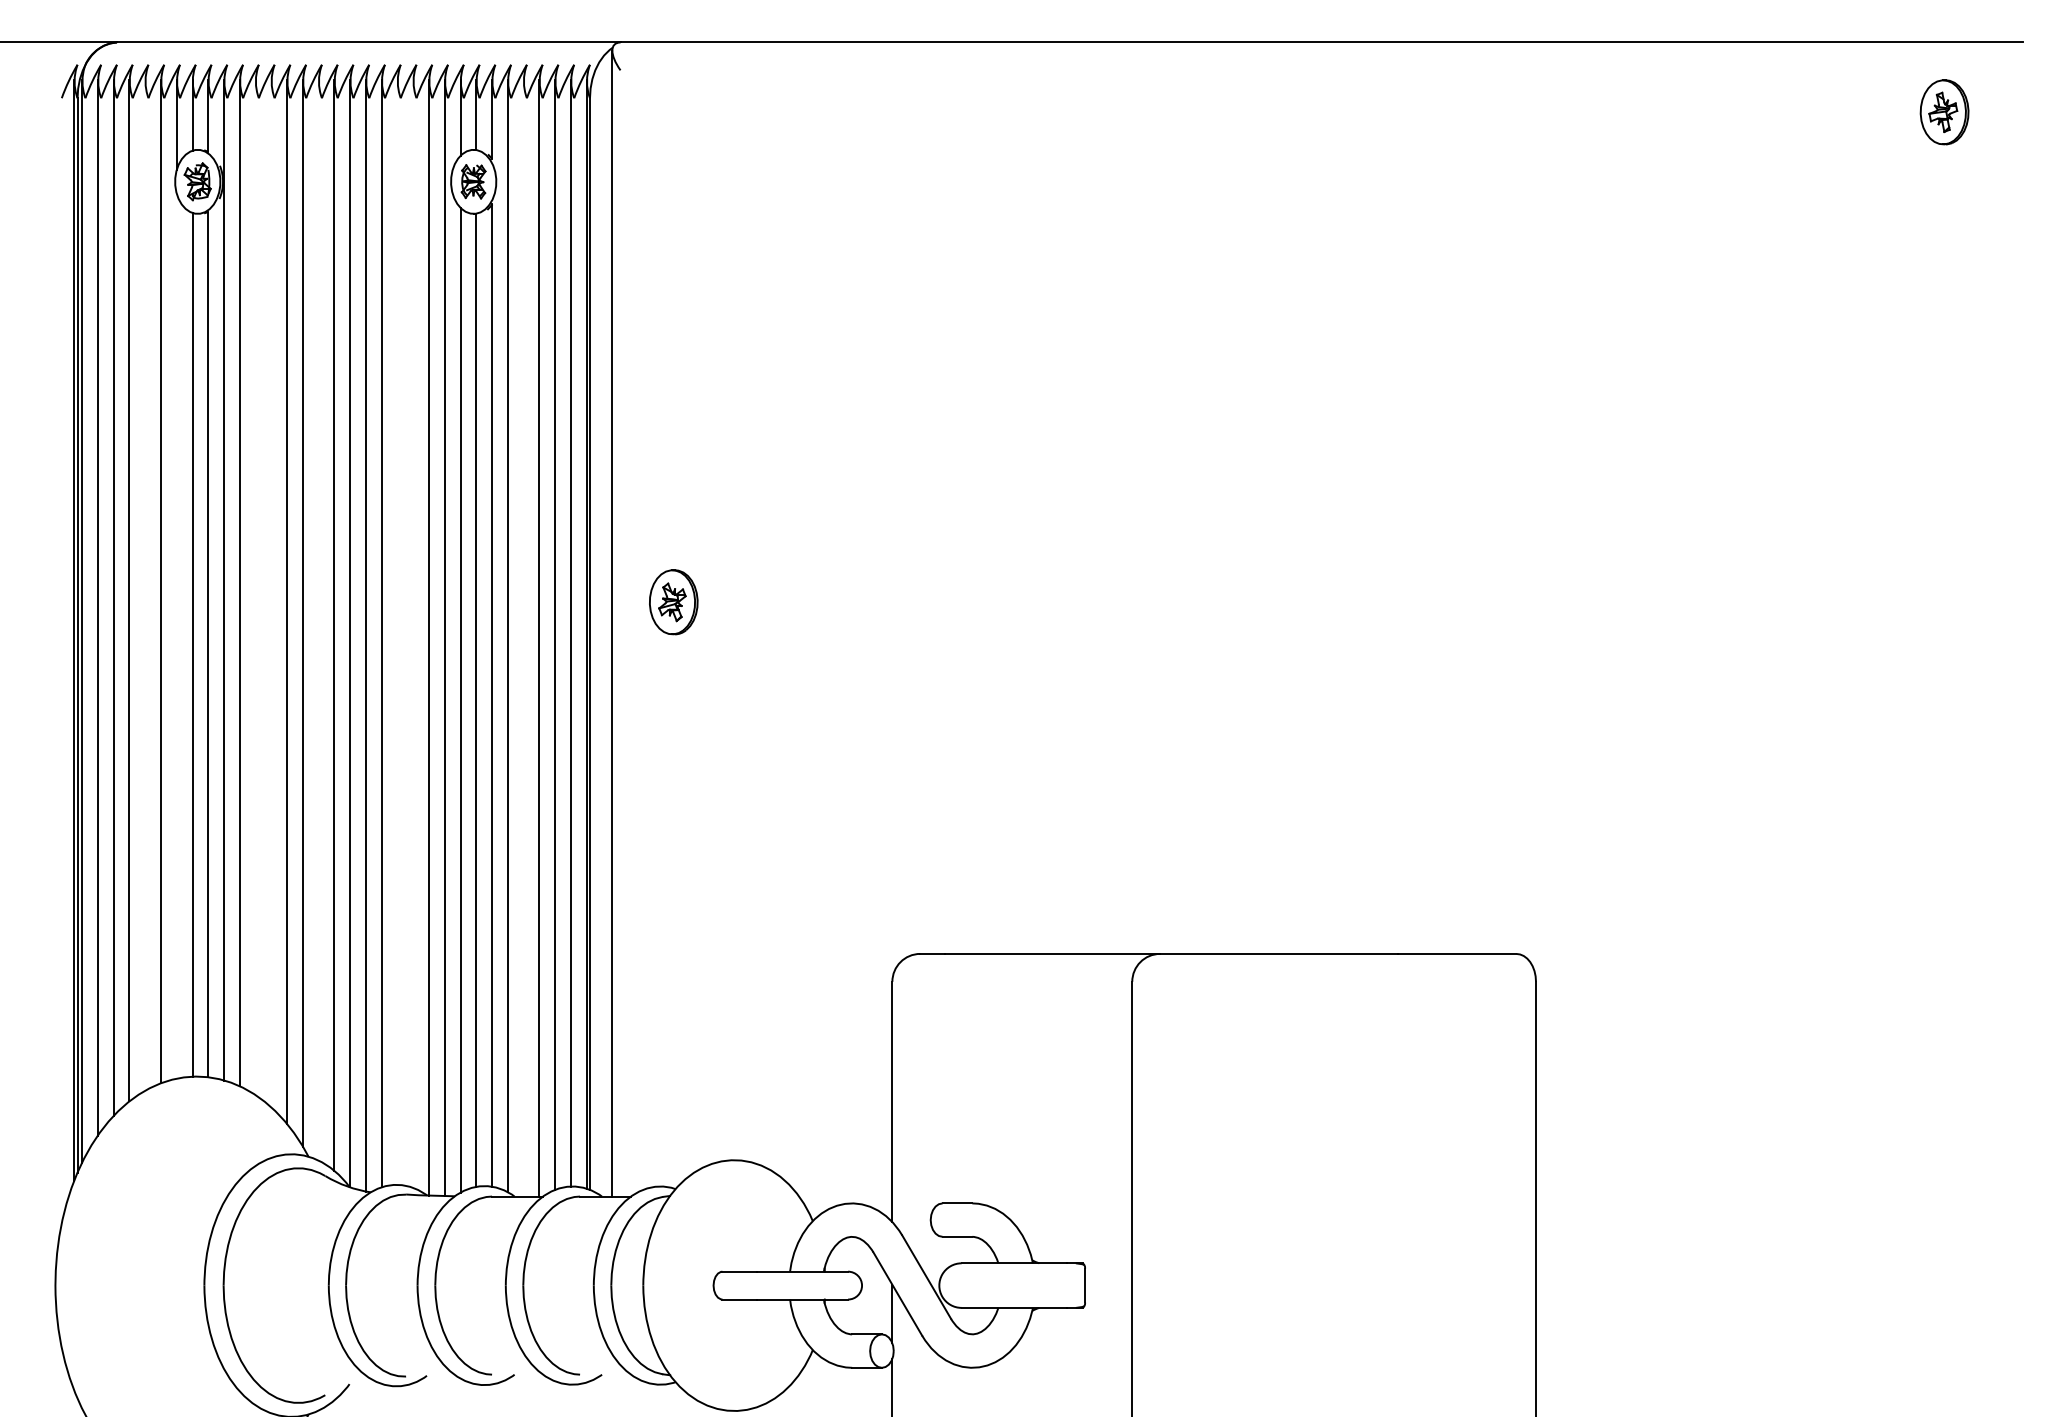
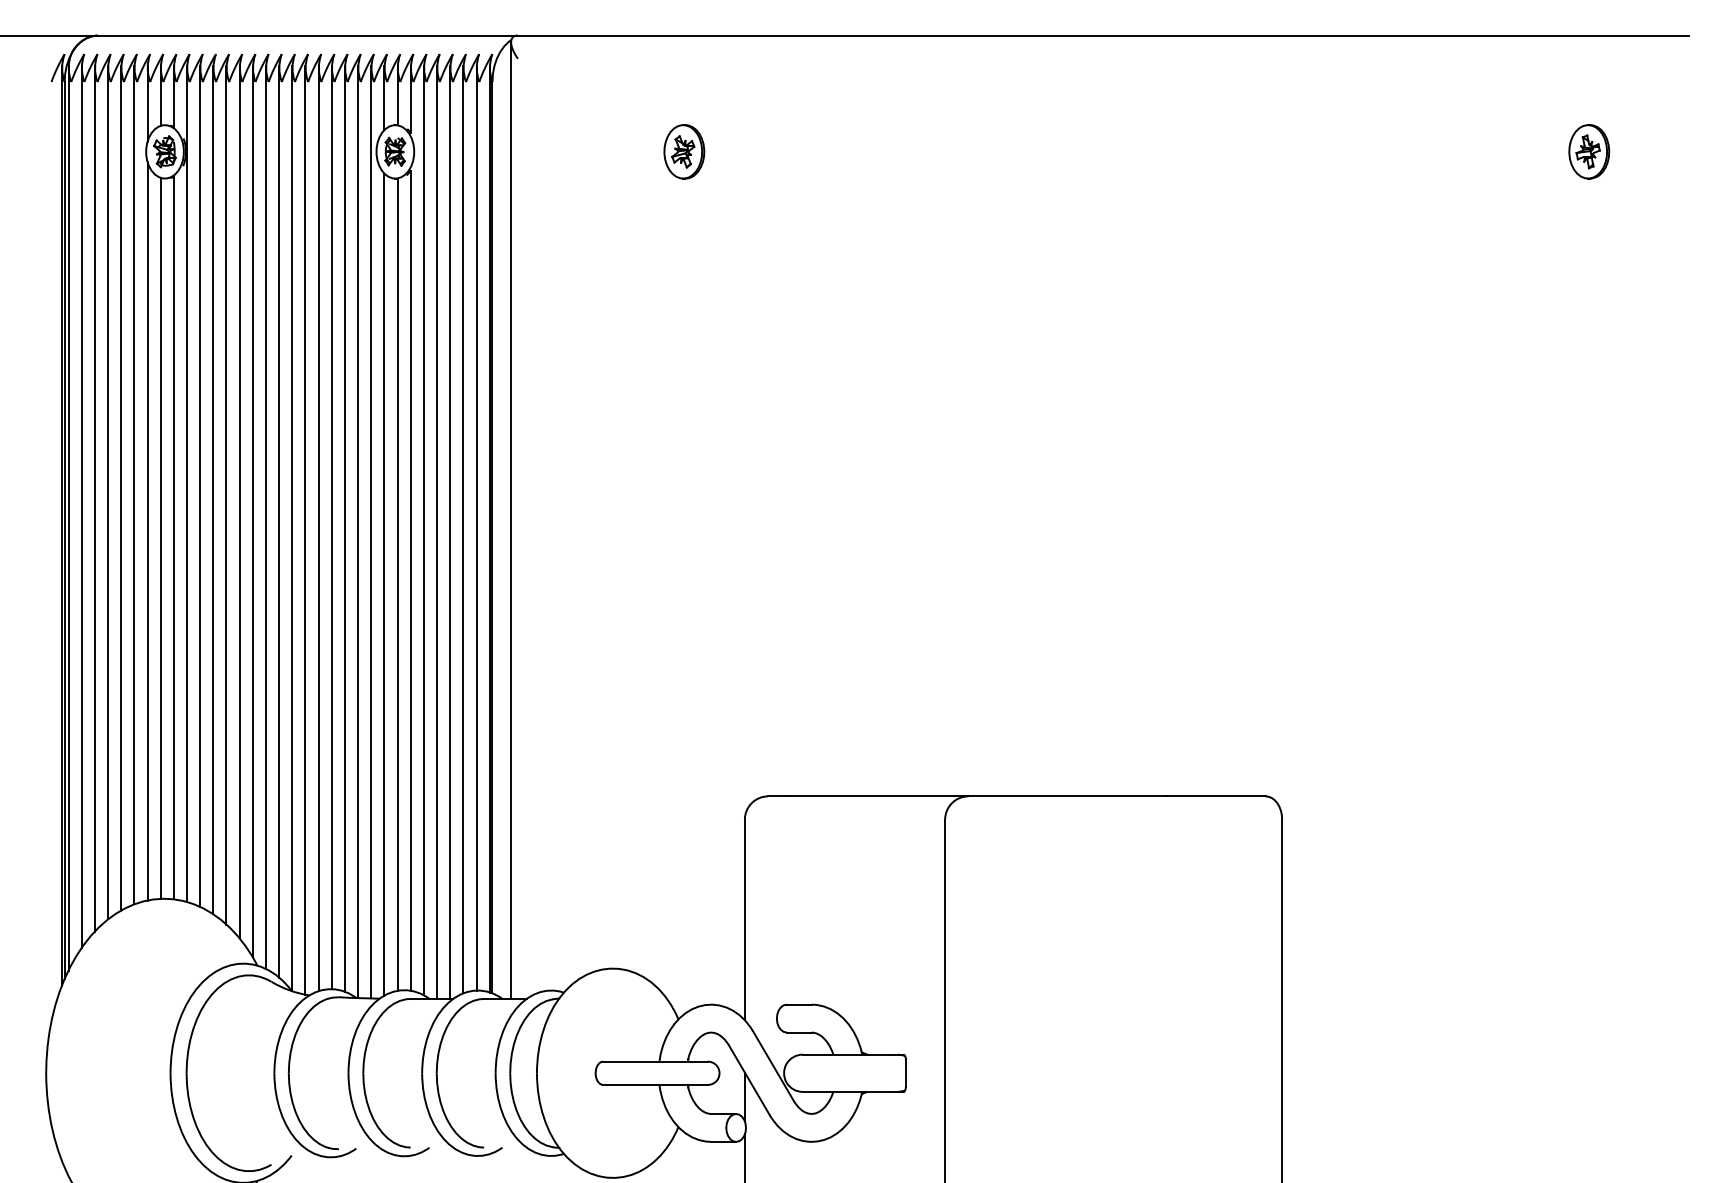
part: (1944, 111) -> (1589, 151), moved
line: (145, 585) -> (121, 488), added
line: (255, 587) -> (213, 490), added
line: (271, 593) -> (226, 495), added
part: (673, 601) -> (684, 151), moved
line: (318, 619) -> (265, 517), added
line: (397, 631) -> (331, 527), added
line: (412, 633) -> (344, 528), added
line: (176, 635) -> (147, 530), added
line: (524, 637) -> (437, 532), added

